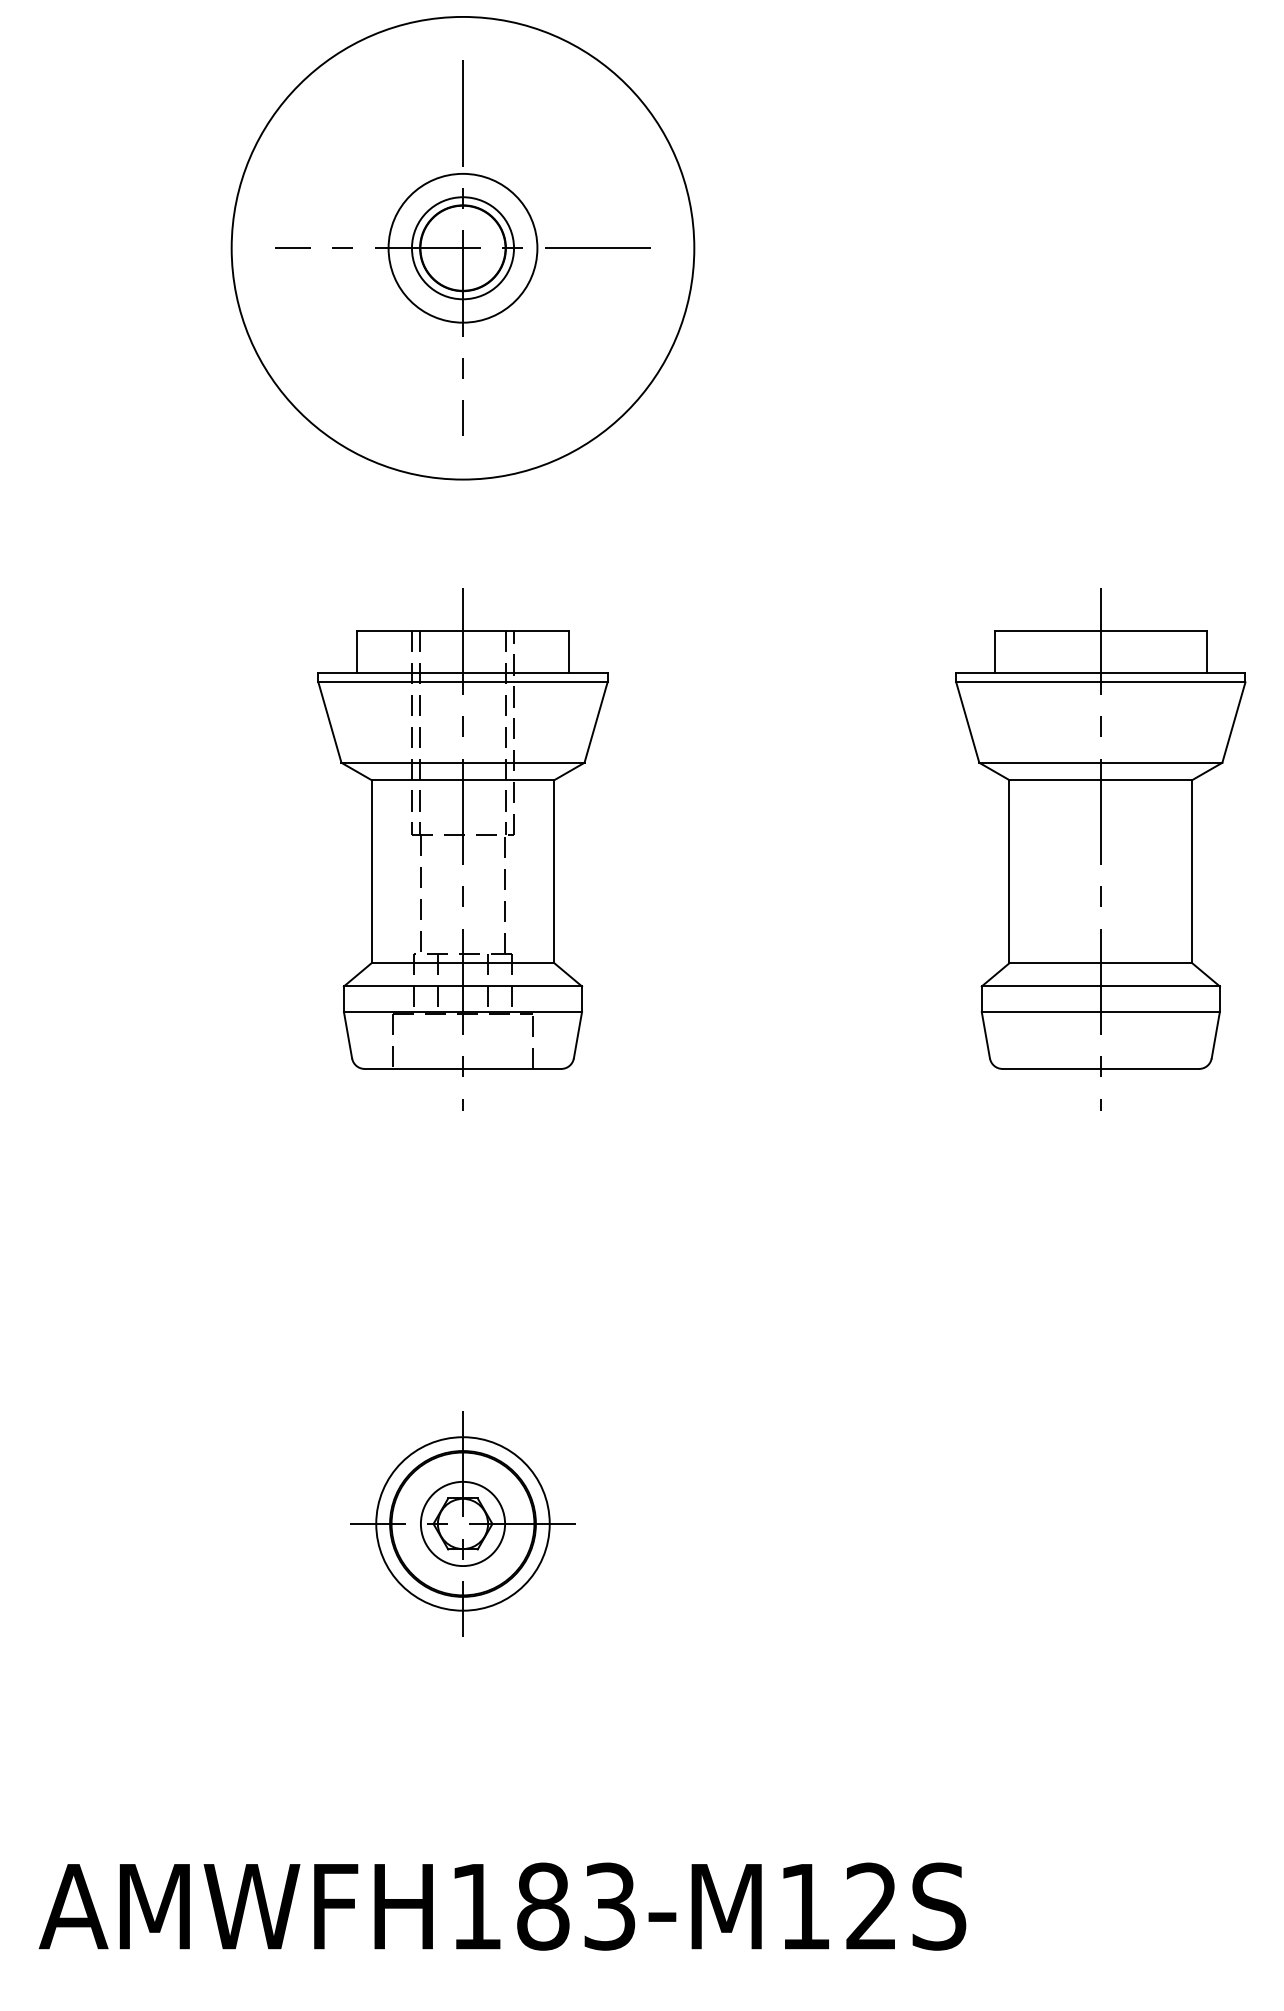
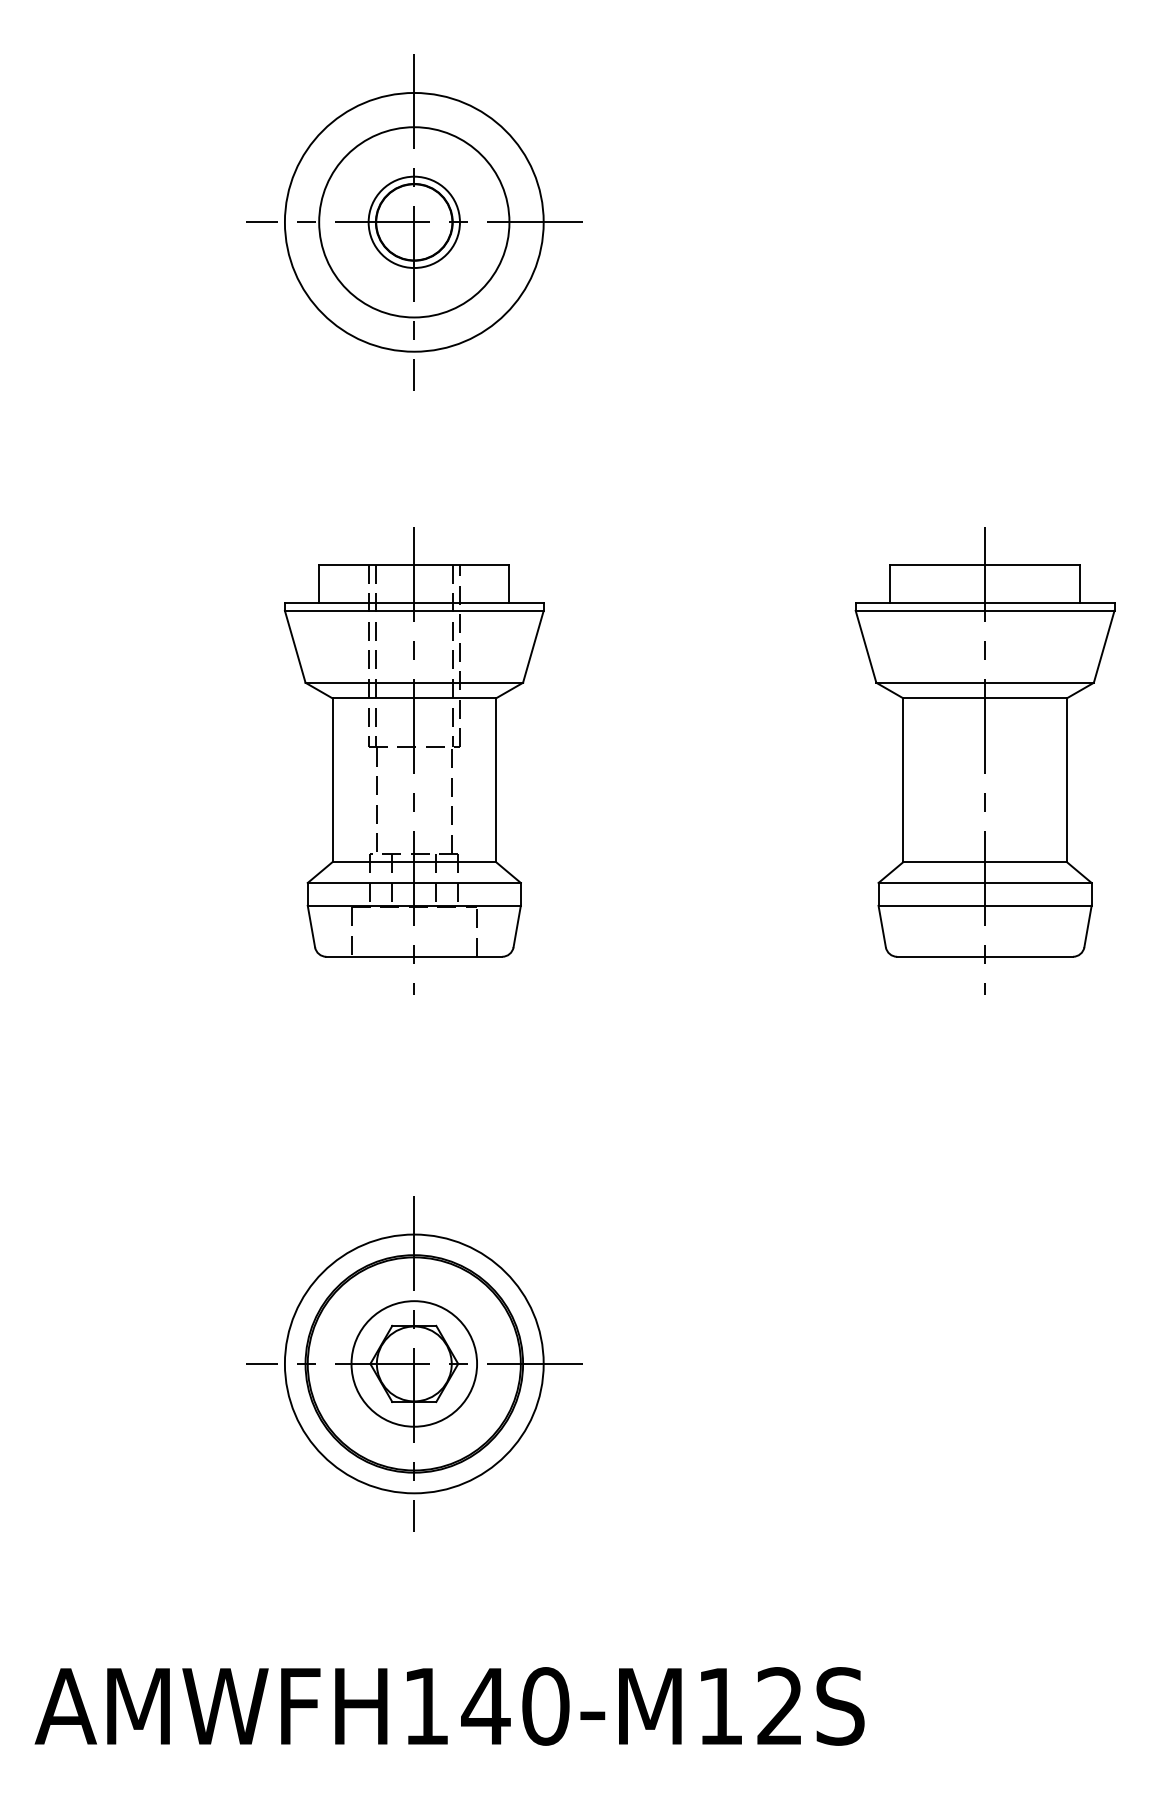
circle: (462, 247) -> (413, 221), size x0.62
circle: (462, 247) -> (413, 221), size x1.43
part: (462, 1523) -> (413, 1363), size x1.67
text: (575, 1906) -> (514, 1706), AMWFH183-M12S -> AMWFH140-M12S

